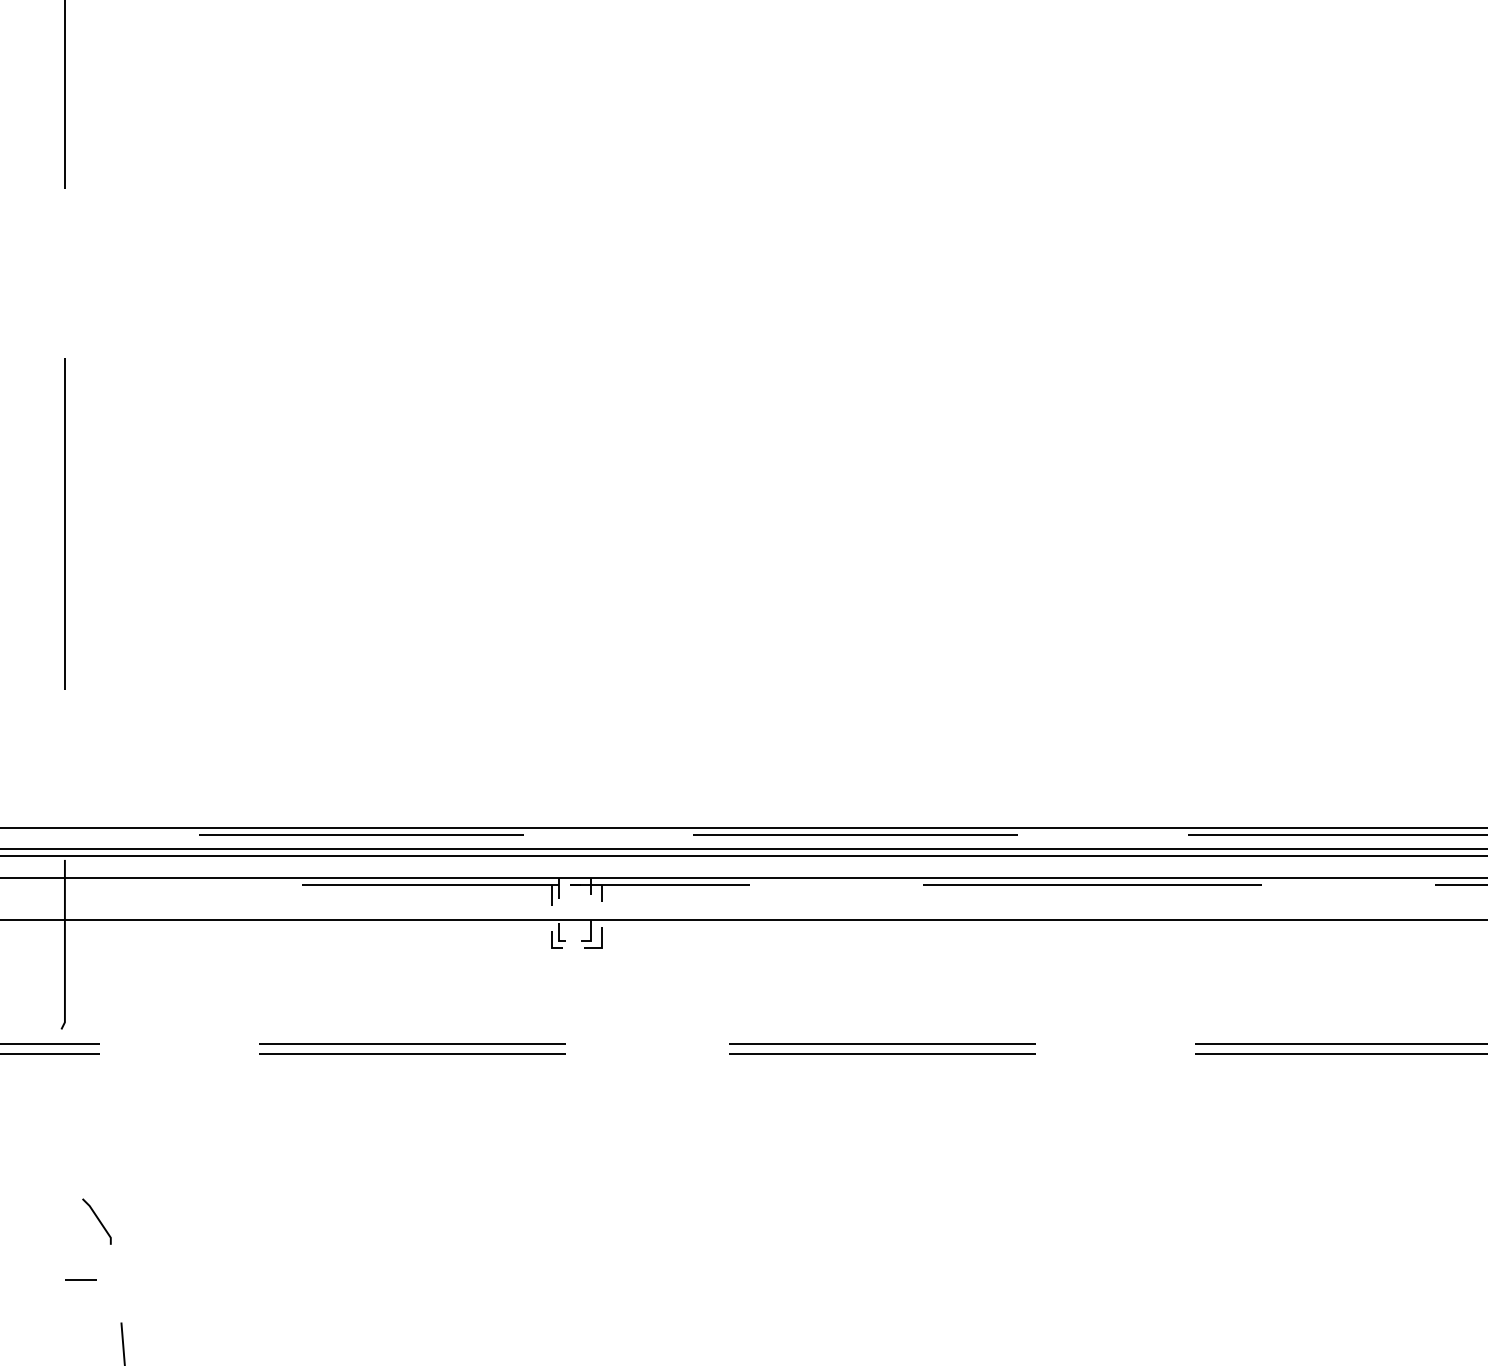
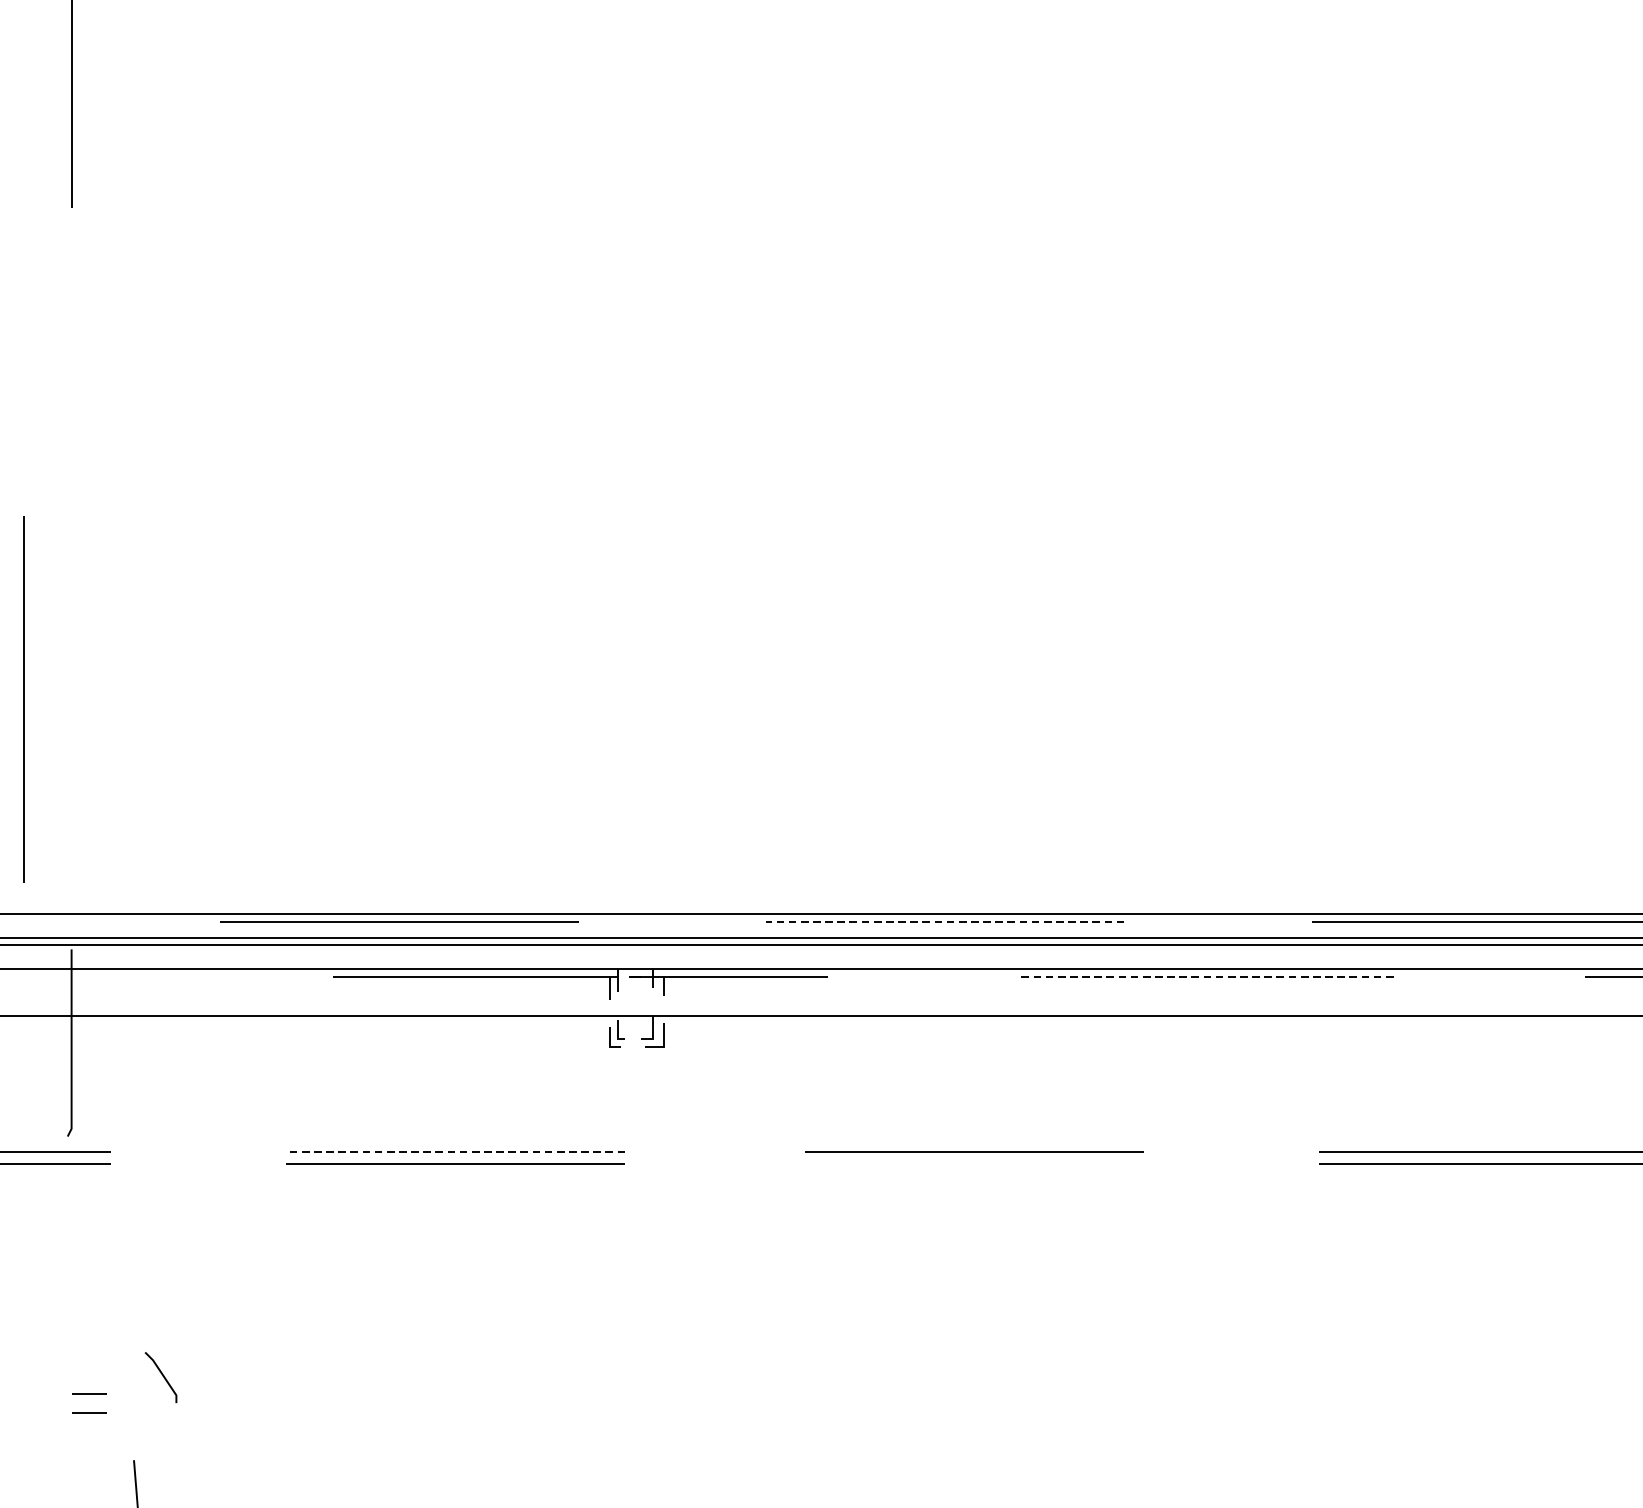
line: (64, 523) -> (23, 698), moved
line: (855, 835) -> (944, 922), solid -> dashed
line: (1092, 884) -> (1206, 976), solid -> dashed
line: (412, 1043) -> (455, 1152), solid -> dashed
line: (882, 1053) -> (974, 1163), removed
line: (98, 1221) -> (162, 1377), moved
line: (80, 1261) -> (88, 1392), added

